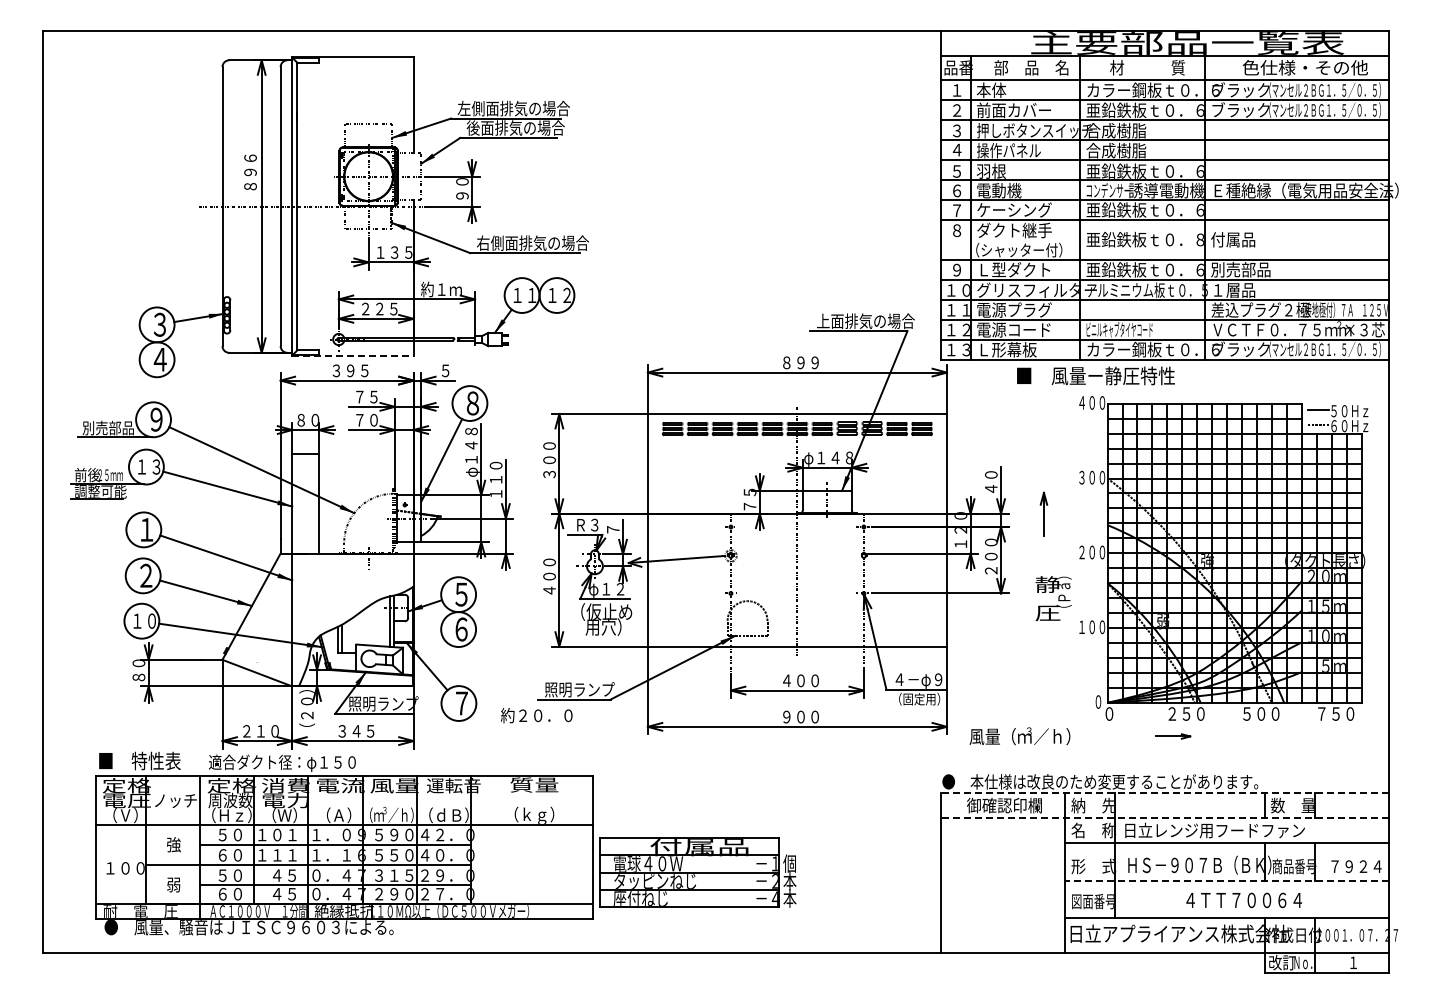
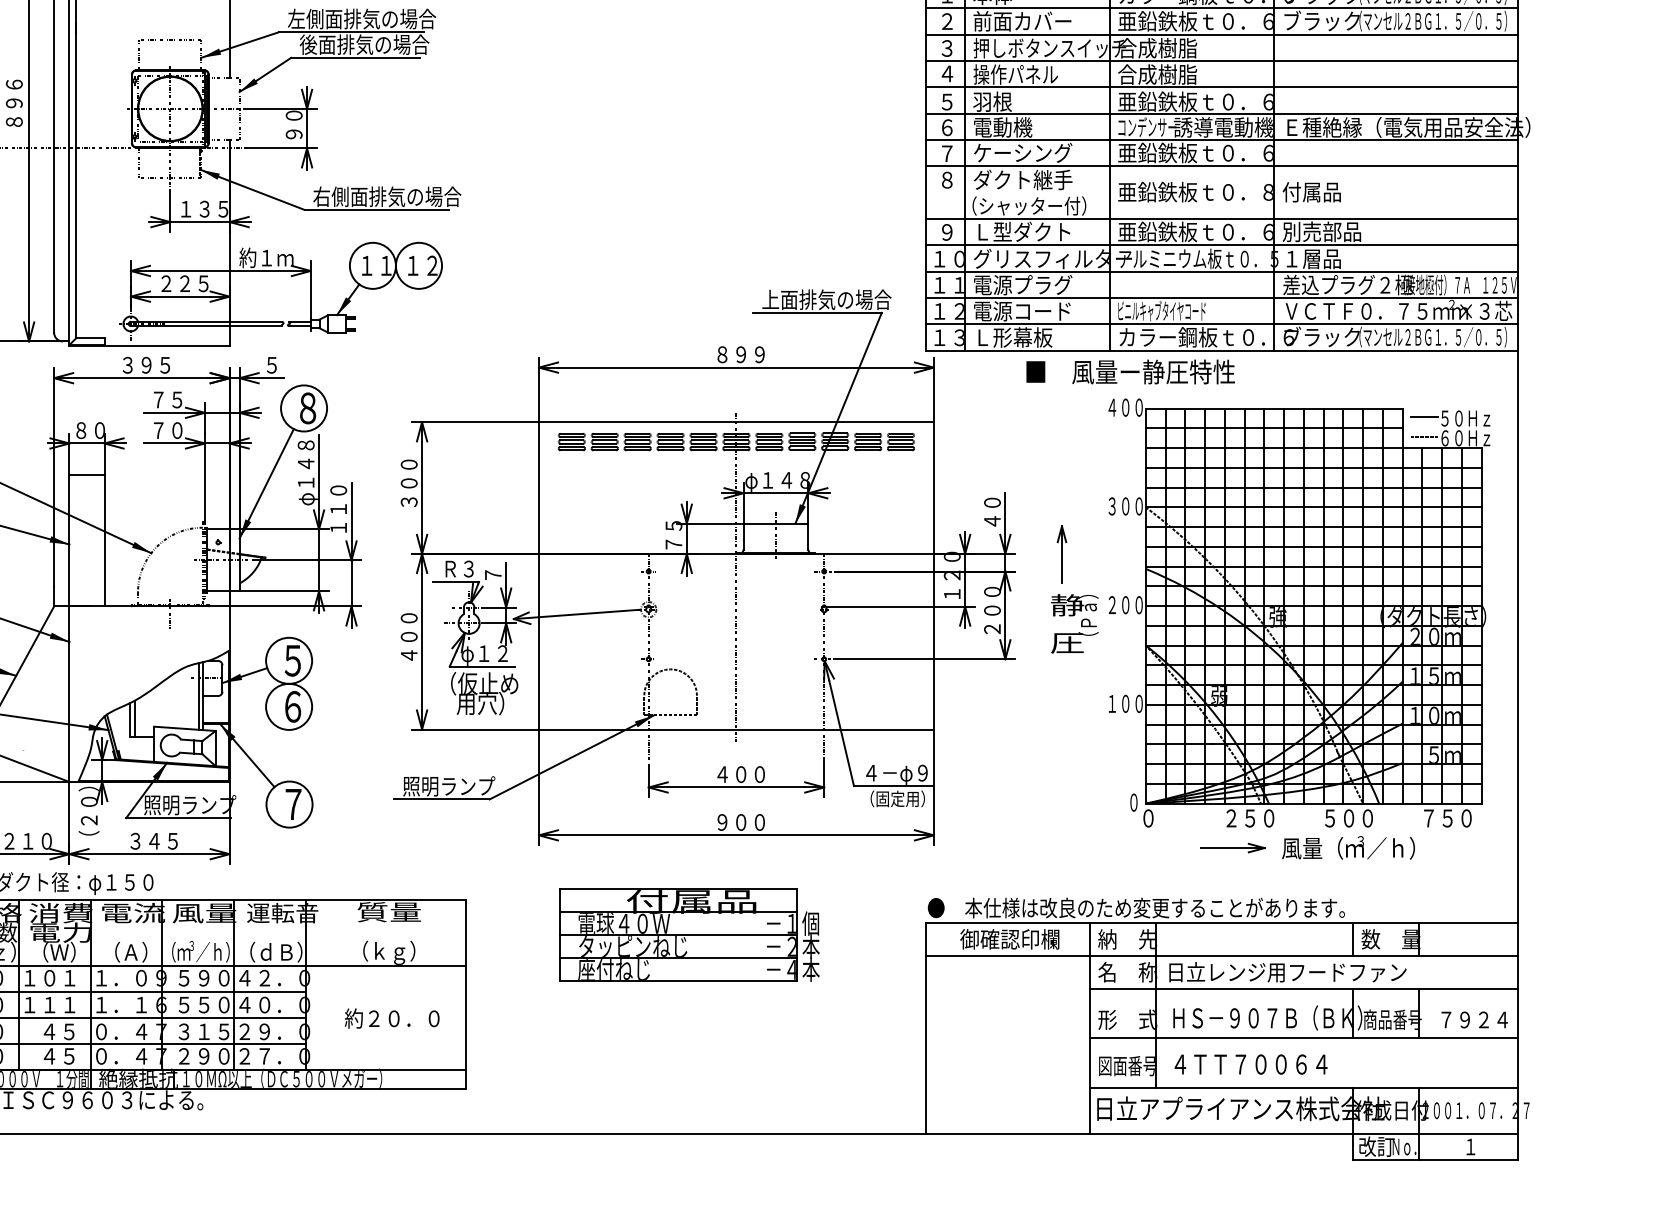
line: (352, 356) -> (148, 346), dashed -> solid
text: (1053, 598) -> (1074, 623), moved
text: (536, 715) -> (391, 1018), moved
text: (1019, 736) -> (1347, 848), moved
part: (1173, 736) -> (1233, 848), size x1.43
line: (1164, 793) -> (1221, 923), dashed -> solid
line: (1164, 818) -> (1221, 956), dashed -> solid
part: (697, 872) -> (689, 935), moved
line: (1226, 880) -> (1303, 1038), dashed -> solid
text: (1243, 900) -> (1250, 1064), moved

